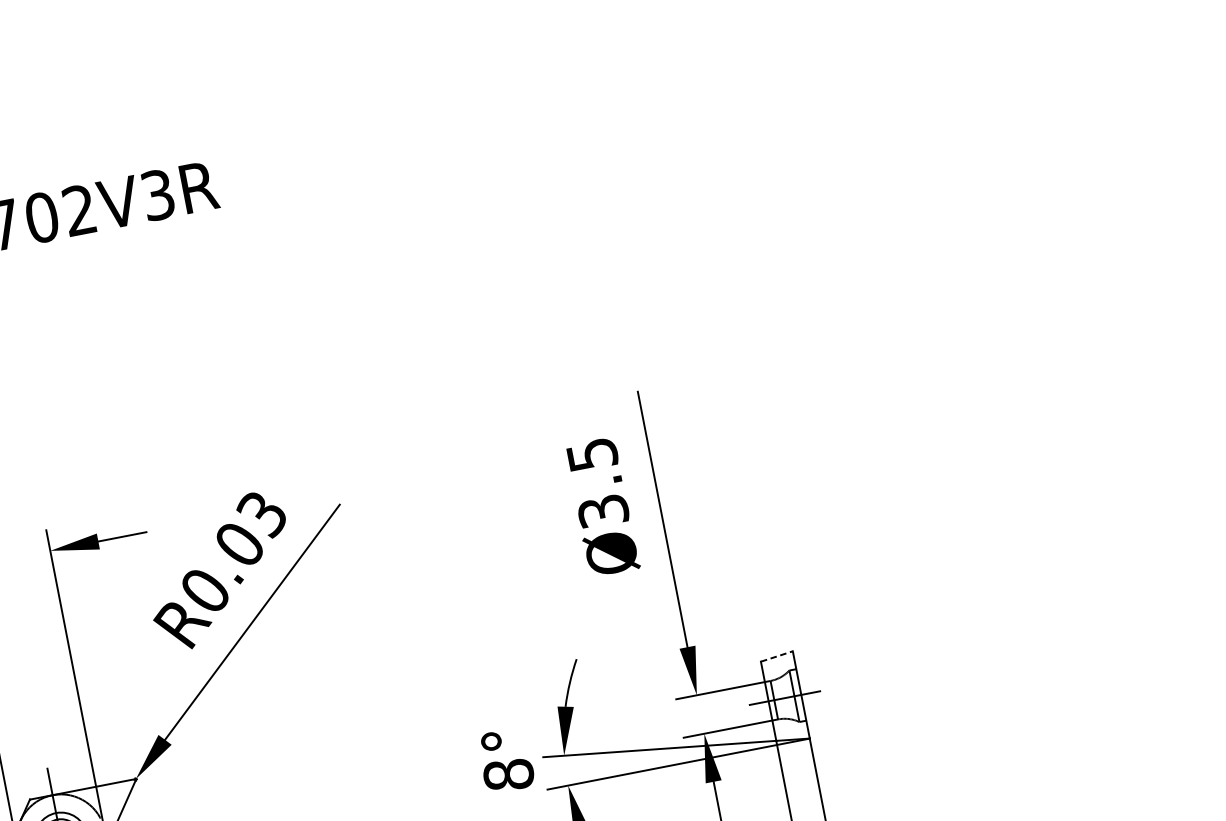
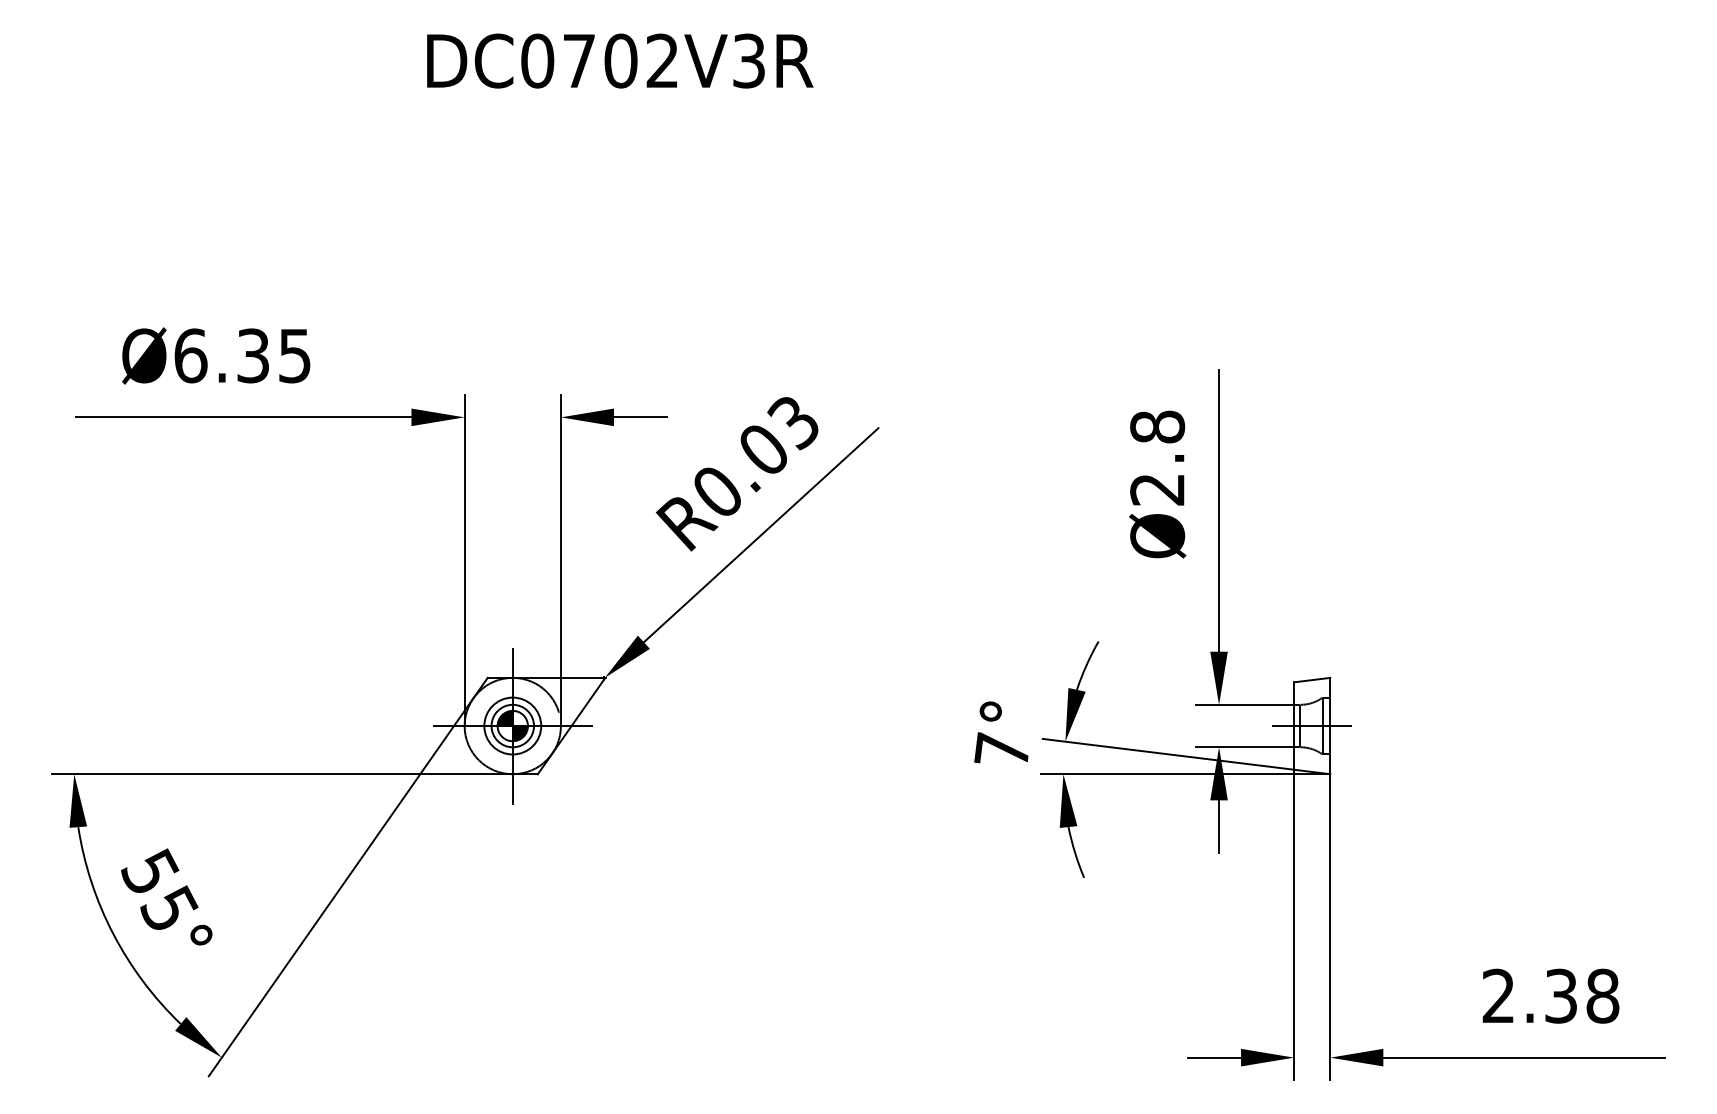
text: (597, 482) -> (1157, 457), Ø3.5 -> Ø2.8
line: (777, 656) -> (1312, 680), dashed -> solid
text: (507, 774) -> (1001, 750), 8° -> 7°

